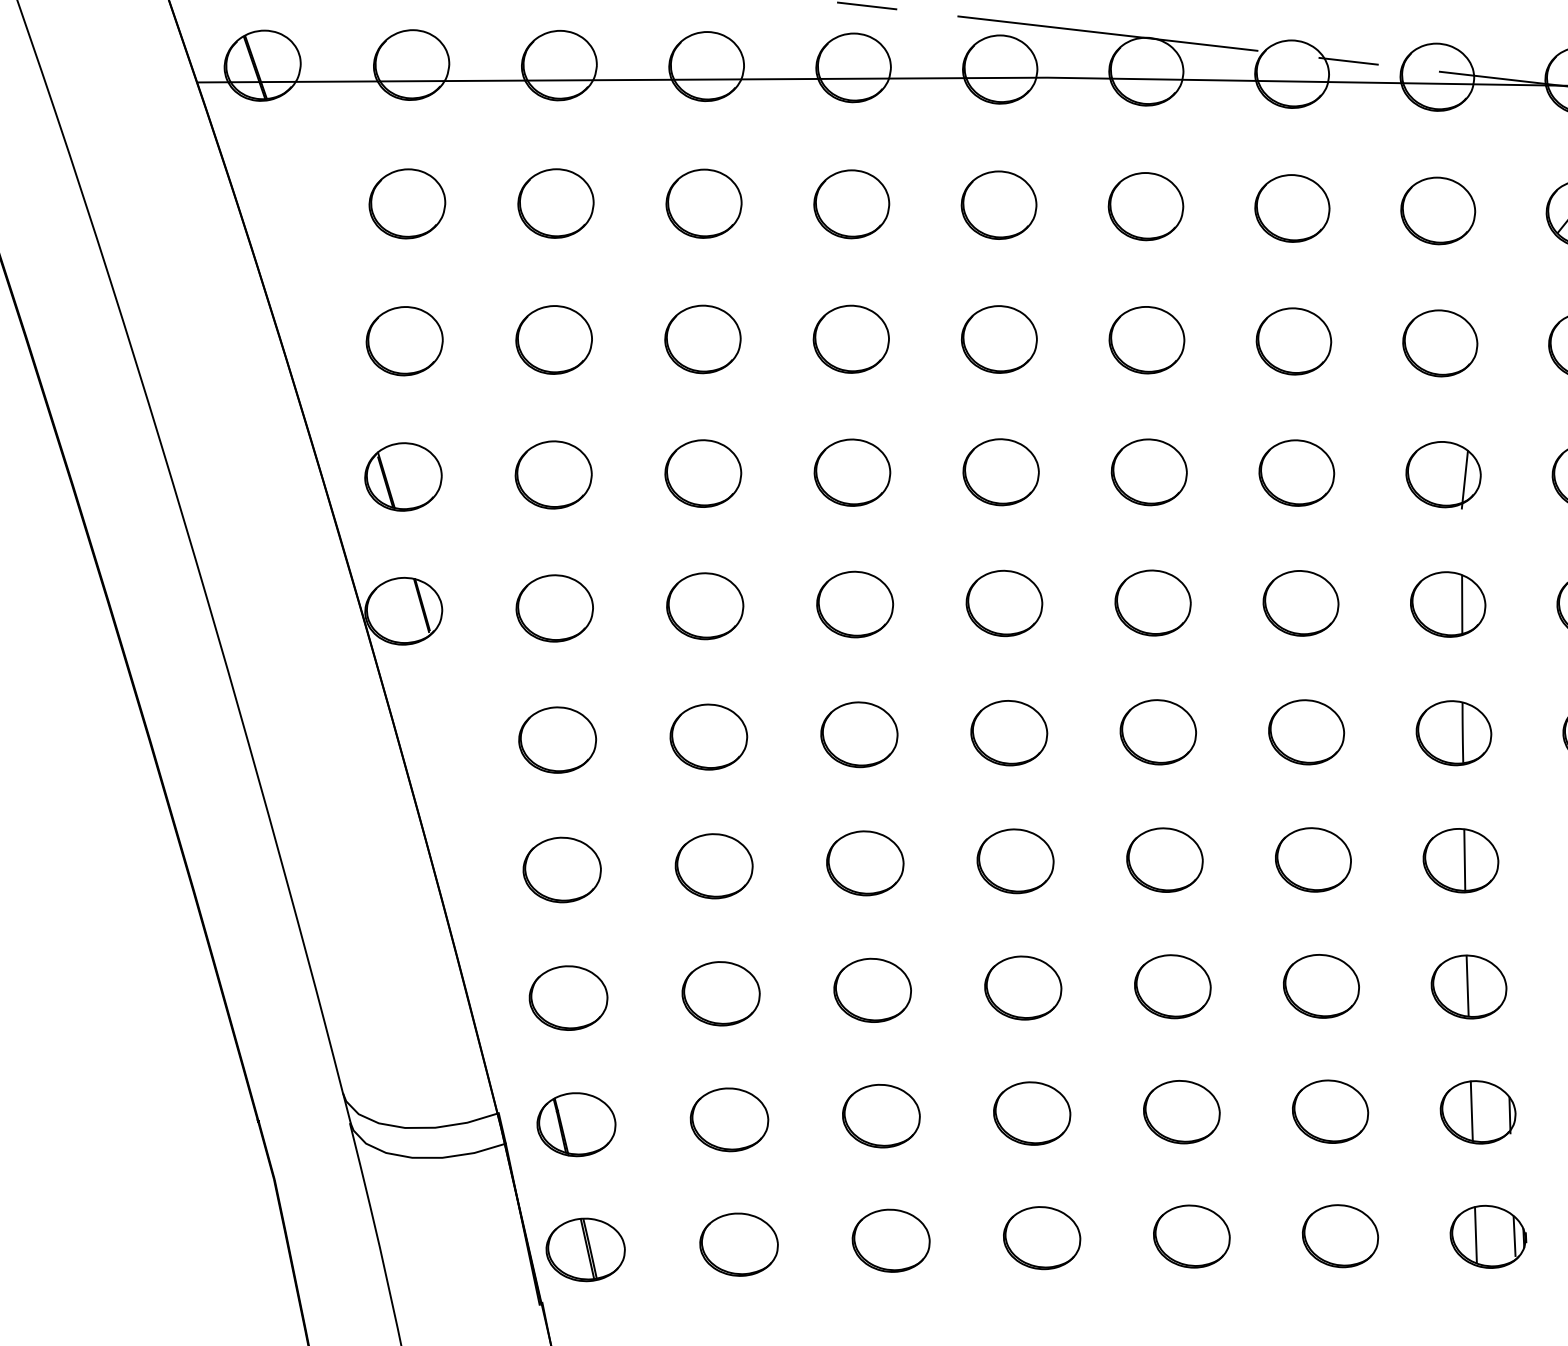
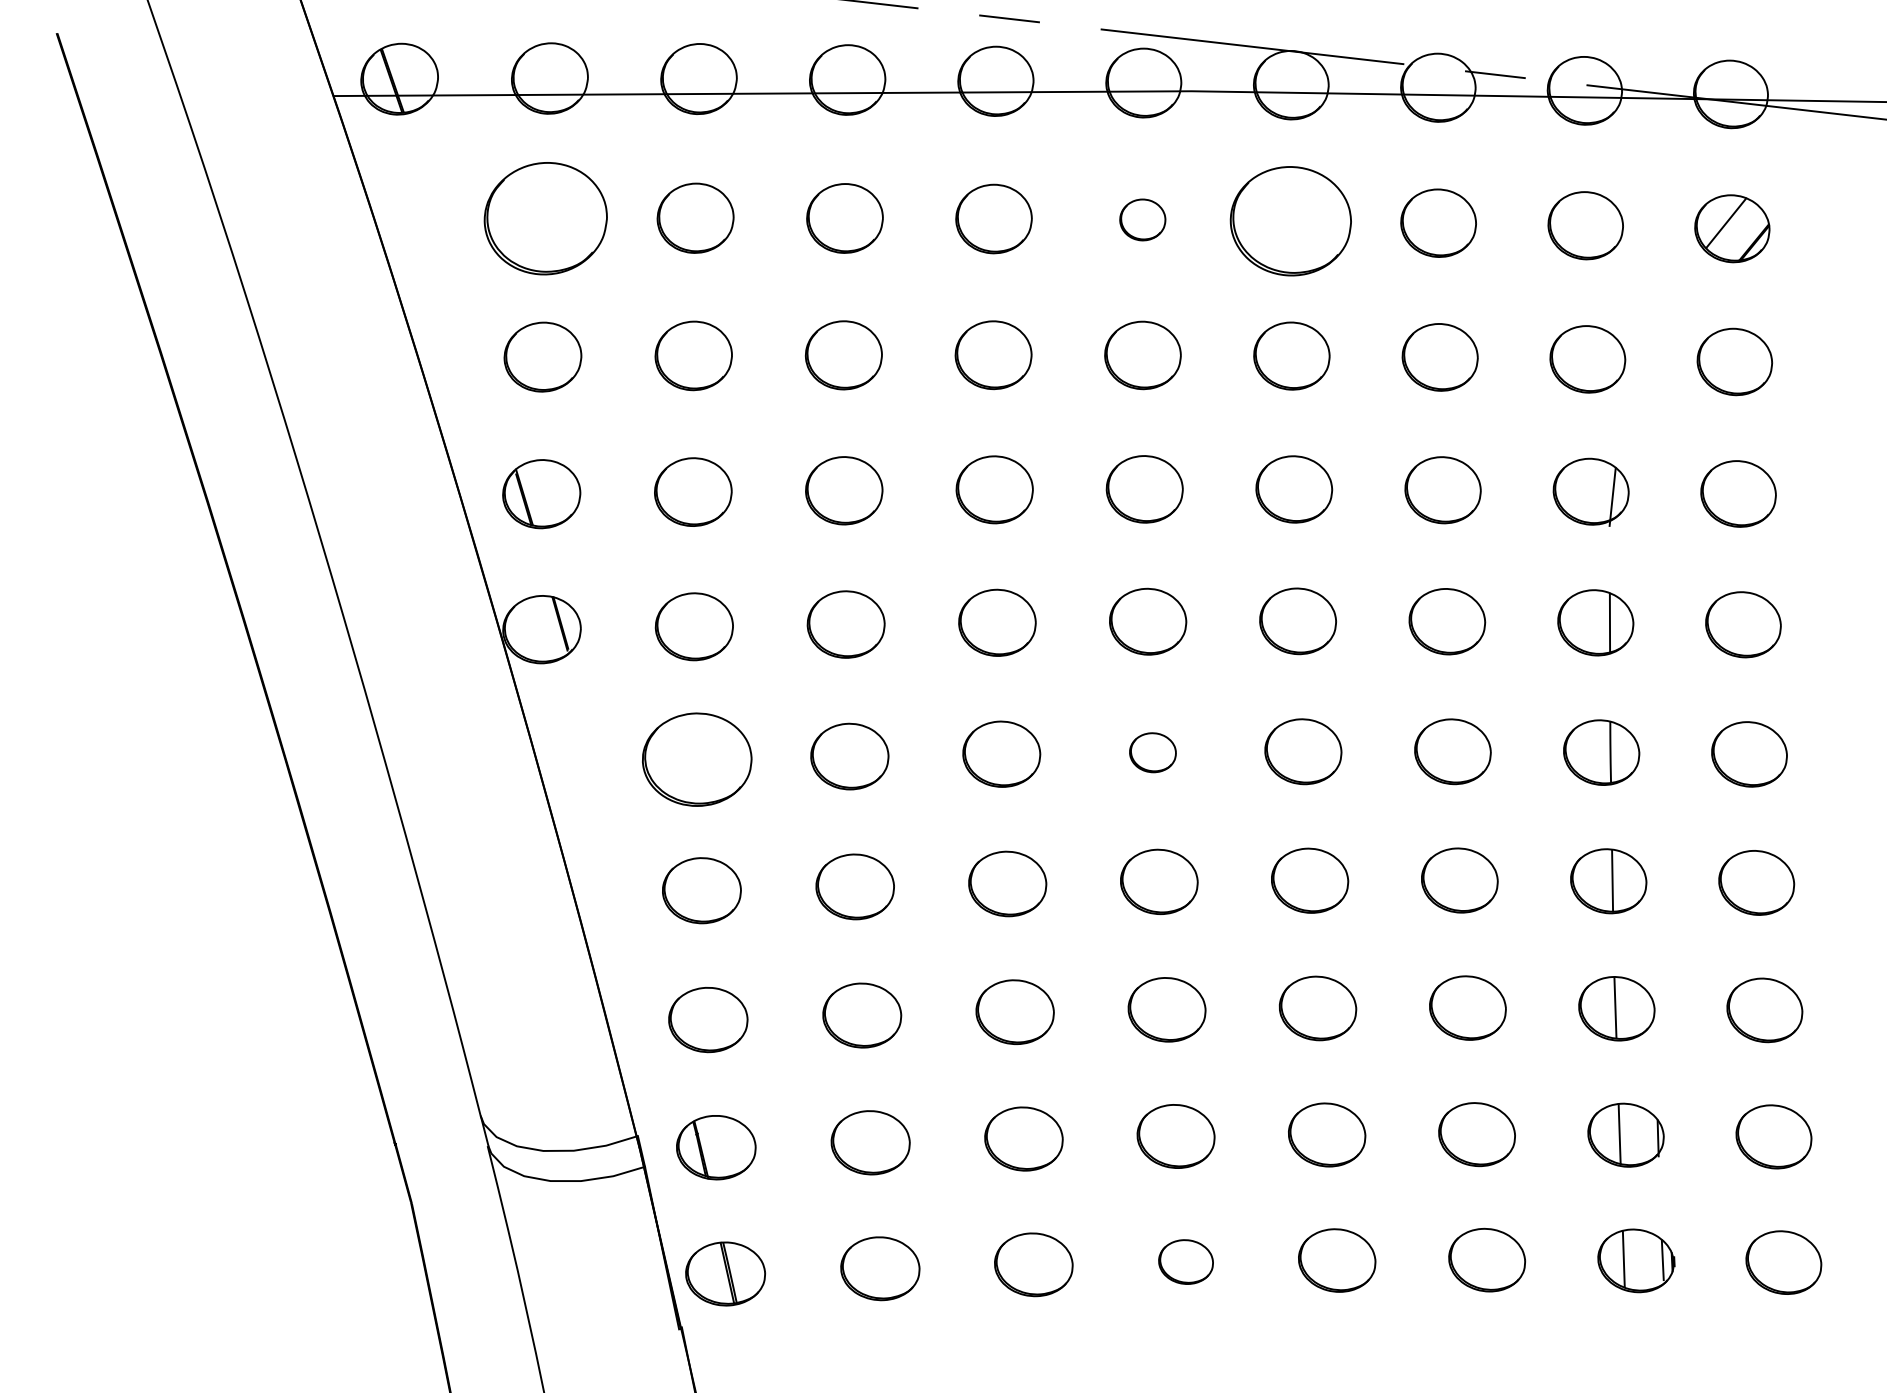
part: (407, 203) -> (545, 218), size x1.6
part: (998, 204) -> (1142, 219), size x0.6
part: (1145, 206) -> (1290, 221), size x1.6
part: (1008, 733) -> (1152, 752), size x0.6
part: (557, 739) -> (697, 759), size x1.4
part: (1041, 1237) -> (1185, 1261), size x0.7

